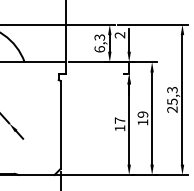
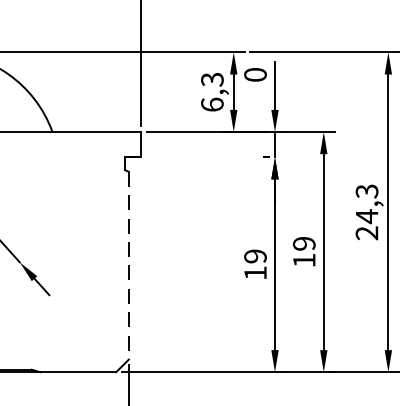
text: (119, 35) -> (254, 75), 2 -> 0
text: (172, 101) -> (367, 215), 25,3 -> 24,3
text: (119, 120) -> (254, 256), 17 -> 19
line: (60, 125) -> (128, 266), solid -> dashed

